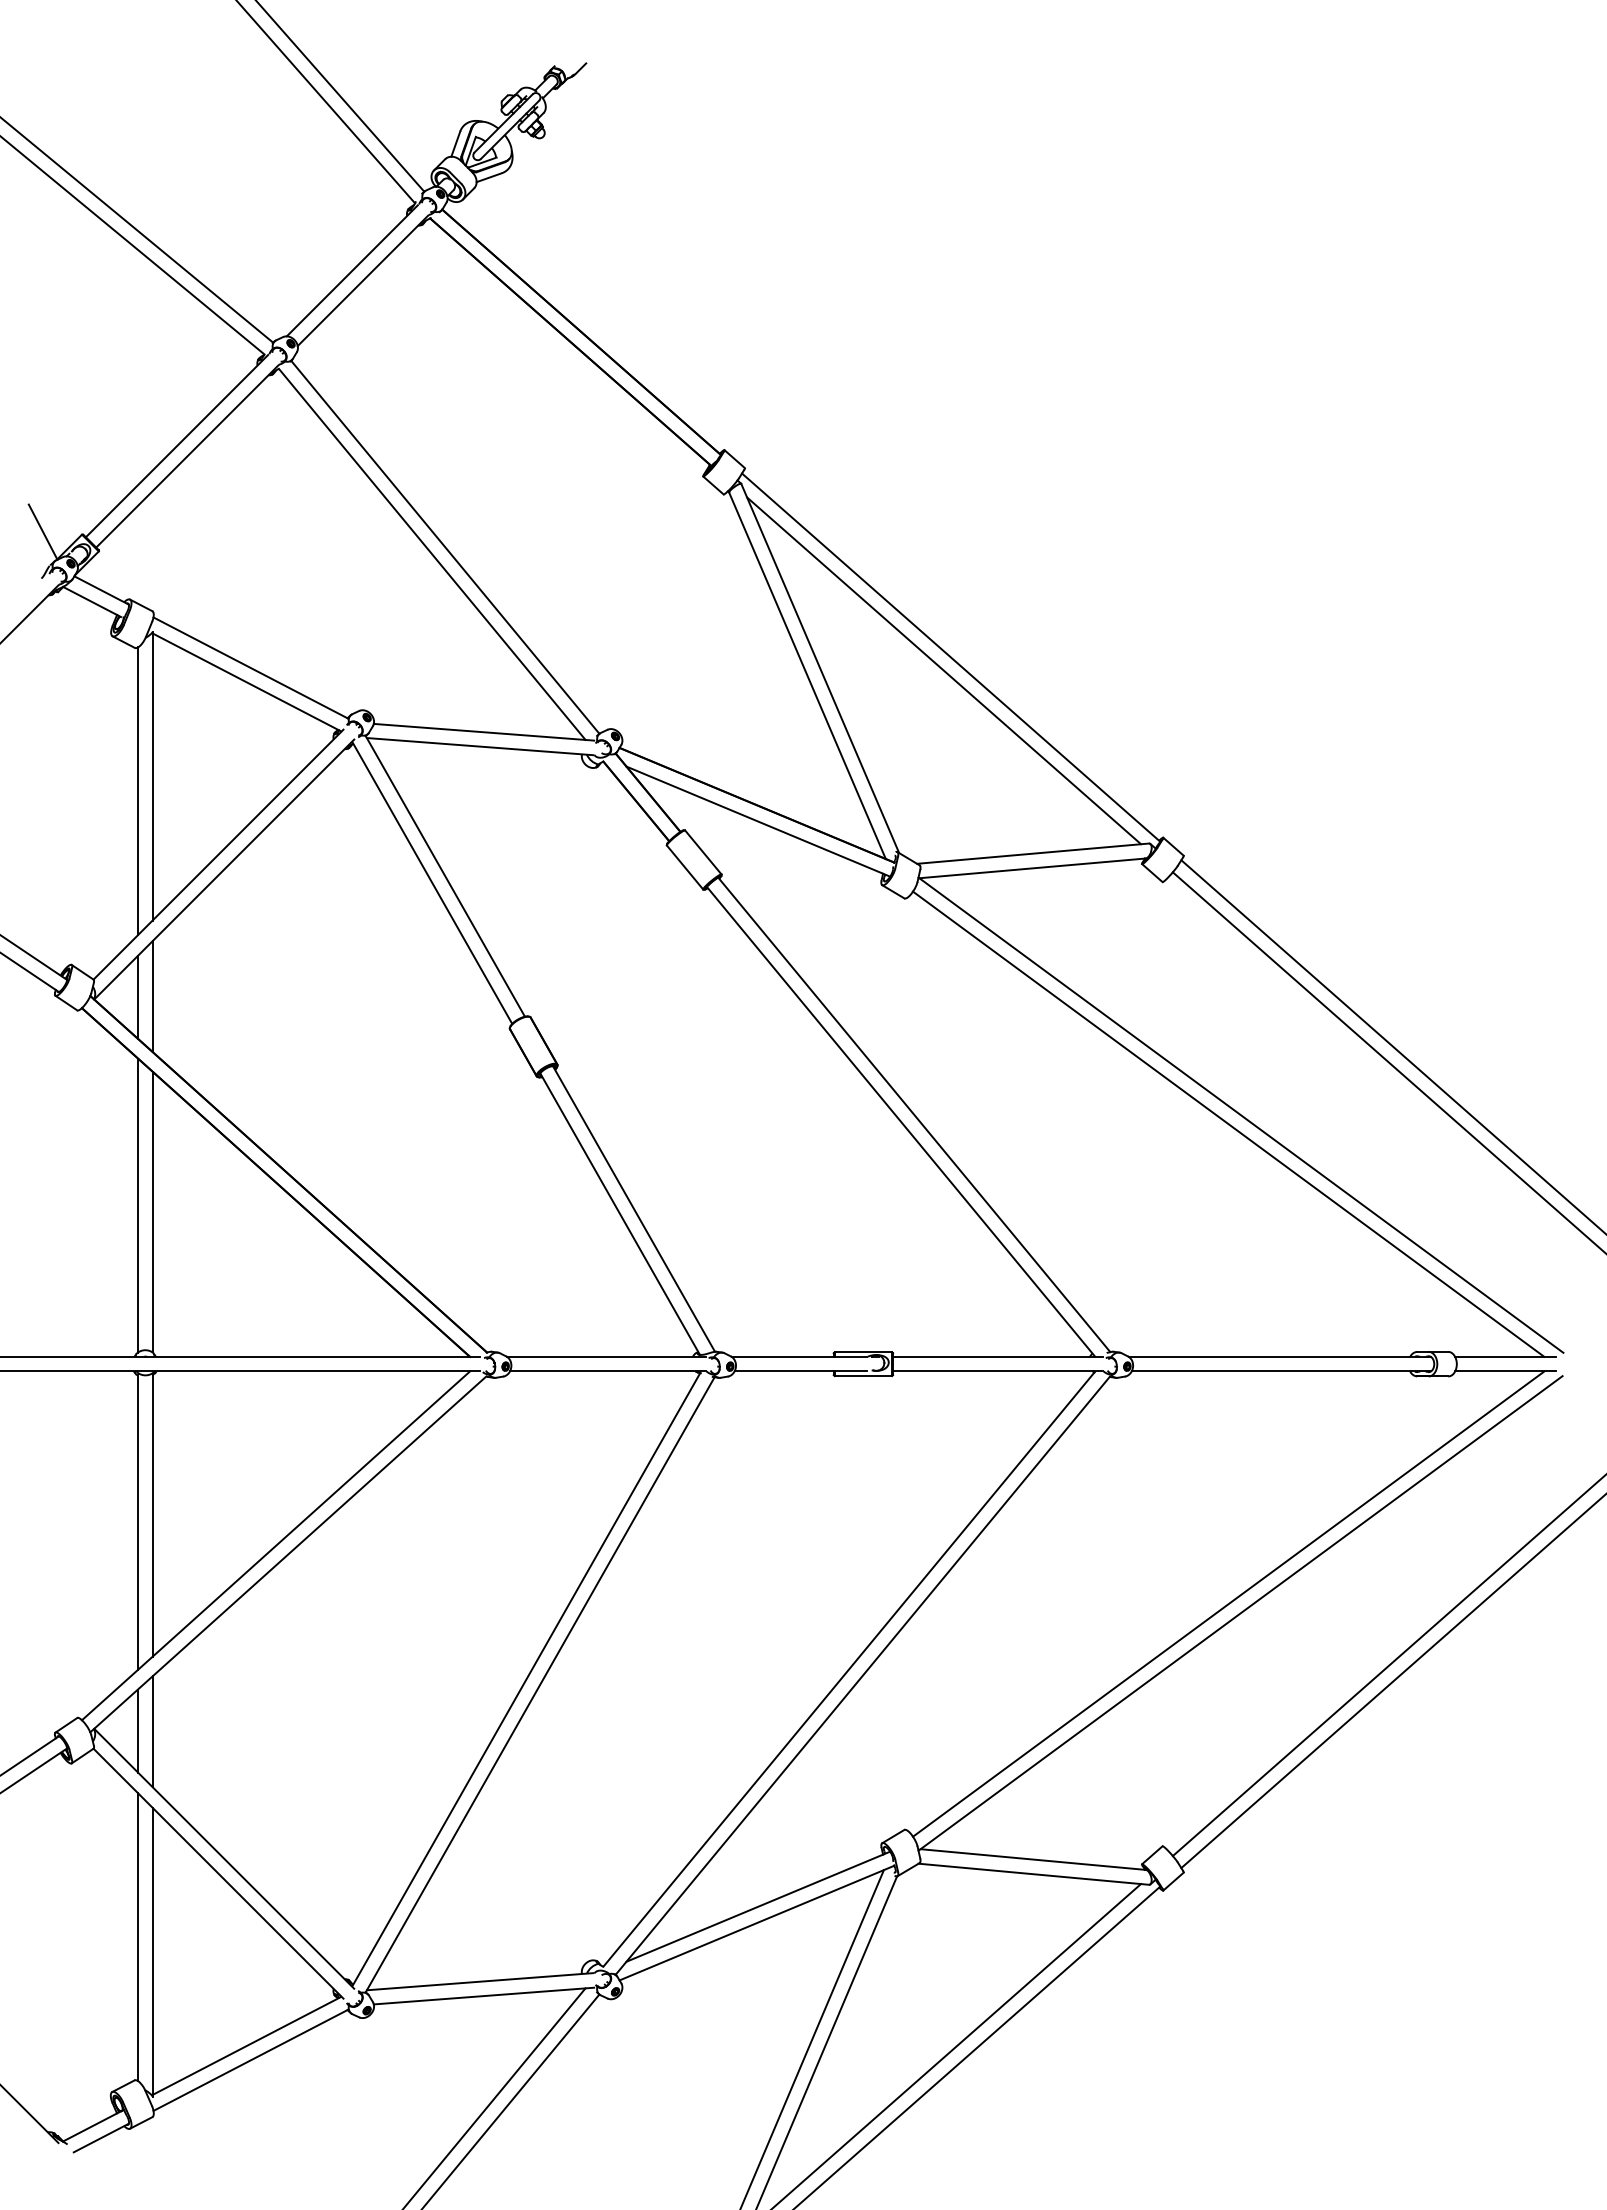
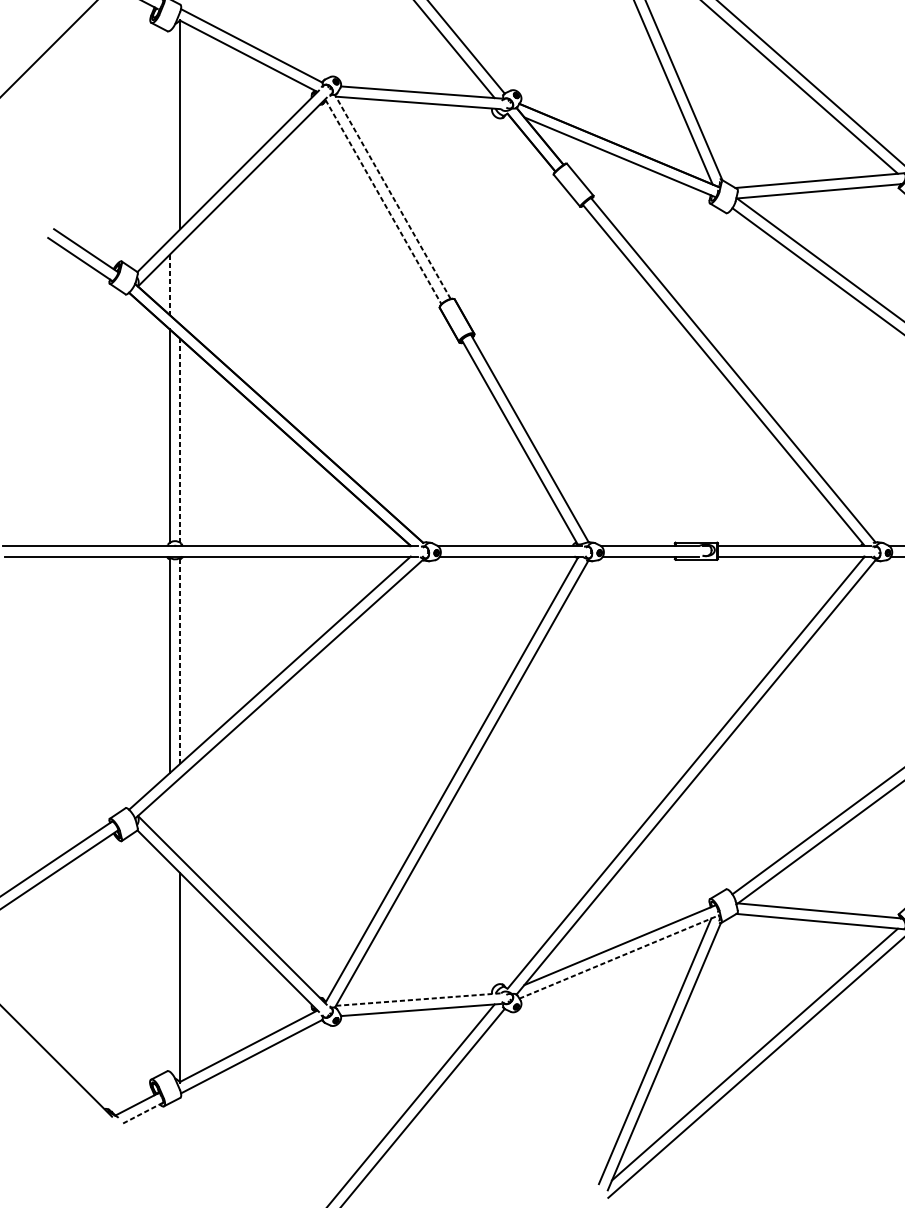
line: (138, 791) -> (170, 135), removed
line: (445, 875) -> (393, 196), solid -> dashed
line: (432, 883) -> (383, 202), solid -> dashed
line: (152, 996) -> (180, 284), removed
line: (138, 997) -> (170, 285), solid -> dashed
line: (152, 1211) -> (180, 440), solid -> dashed
line: (152, 1515) -> (180, 661), solid -> dashed
line: (138, 1730) -> (170, 817), removed
line: (152, 1731) -> (180, 817), removed
line: (757, 1923) -> (619, 957), solid -> dashed
line: (138, 1937) -> (170, 967), removed
line: (480, 1981) -> (418, 999), solid -> dashed
line: (101, 2137) -> (143, 1112), solid -> dashed

